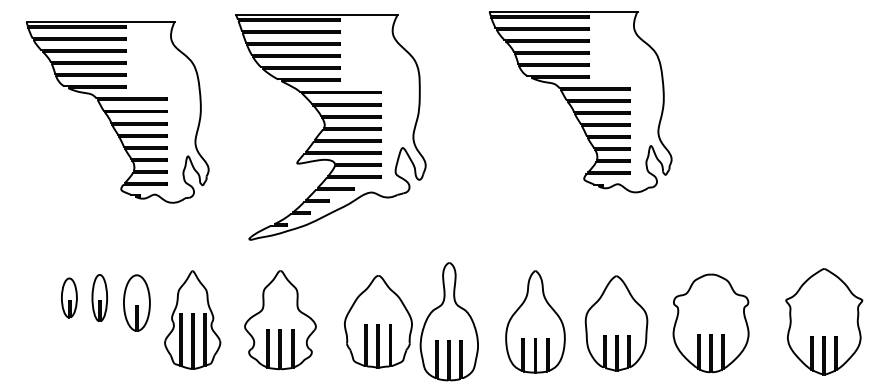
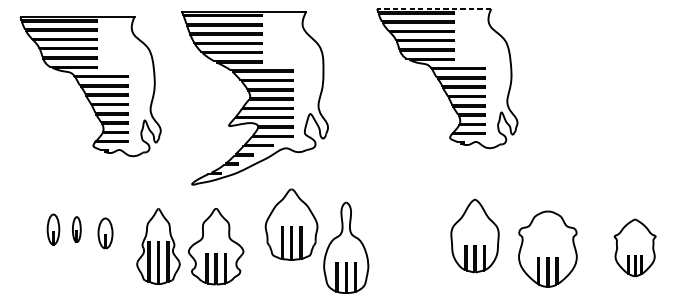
line: (563, 11) -> (434, 8), solid -> dashed
part: (99, 297) -> (76, 229), size x0.7
part: (136, 302) -> (105, 233), size x0.7
part: (192, 319) -> (158, 246), moved
part: (378, 321) -> (291, 224), moved
part: (535, 321) -> (412, 247), removed
part: (824, 321) -> (635, 247), size x0.7
part: (616, 323) -> (475, 236), moved

